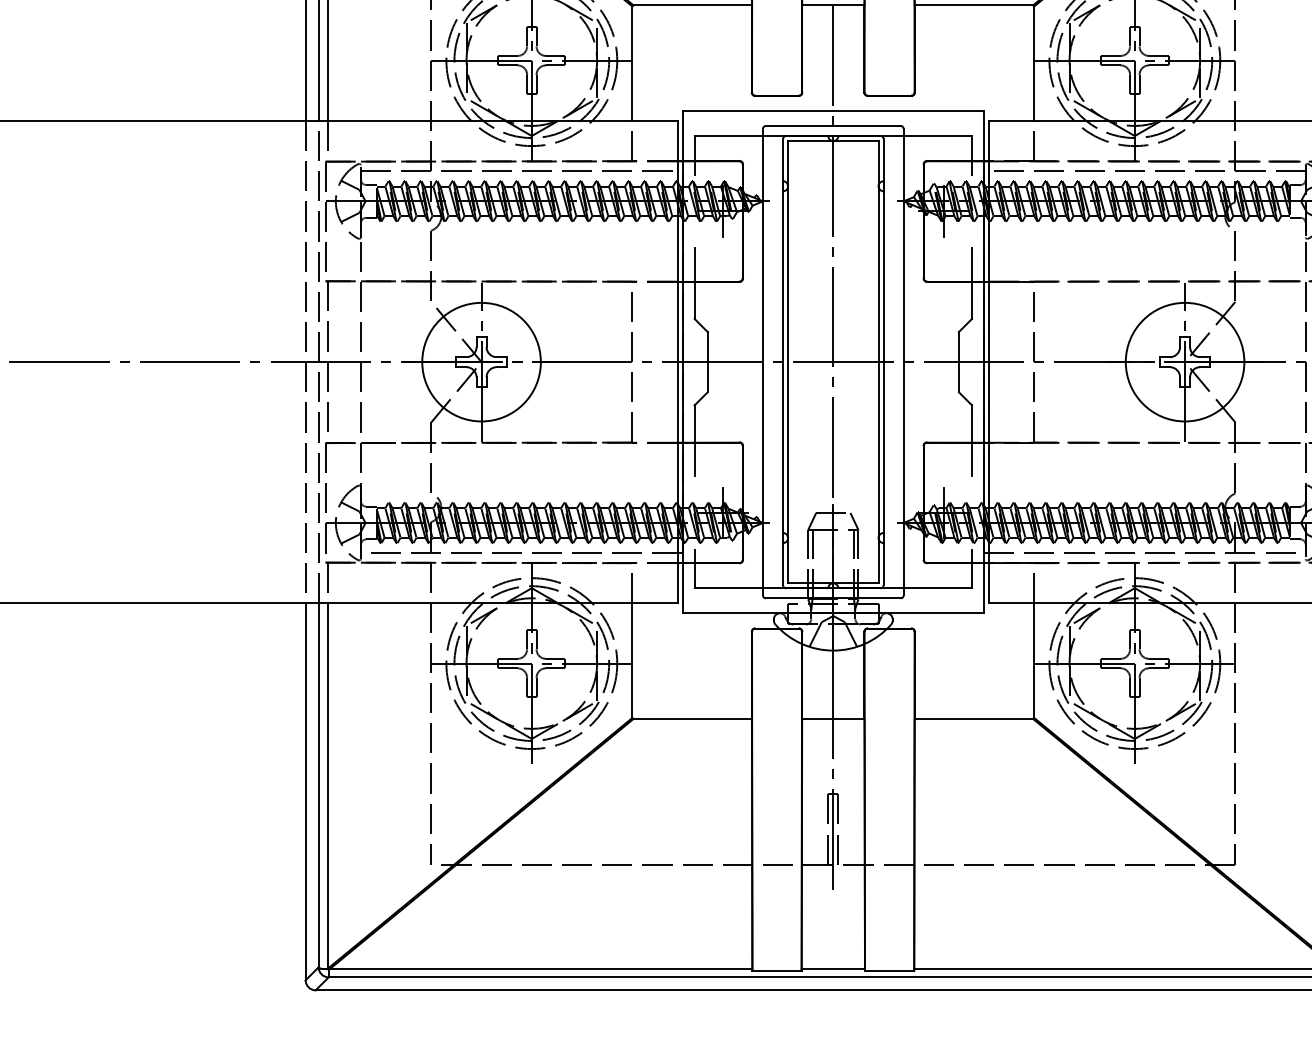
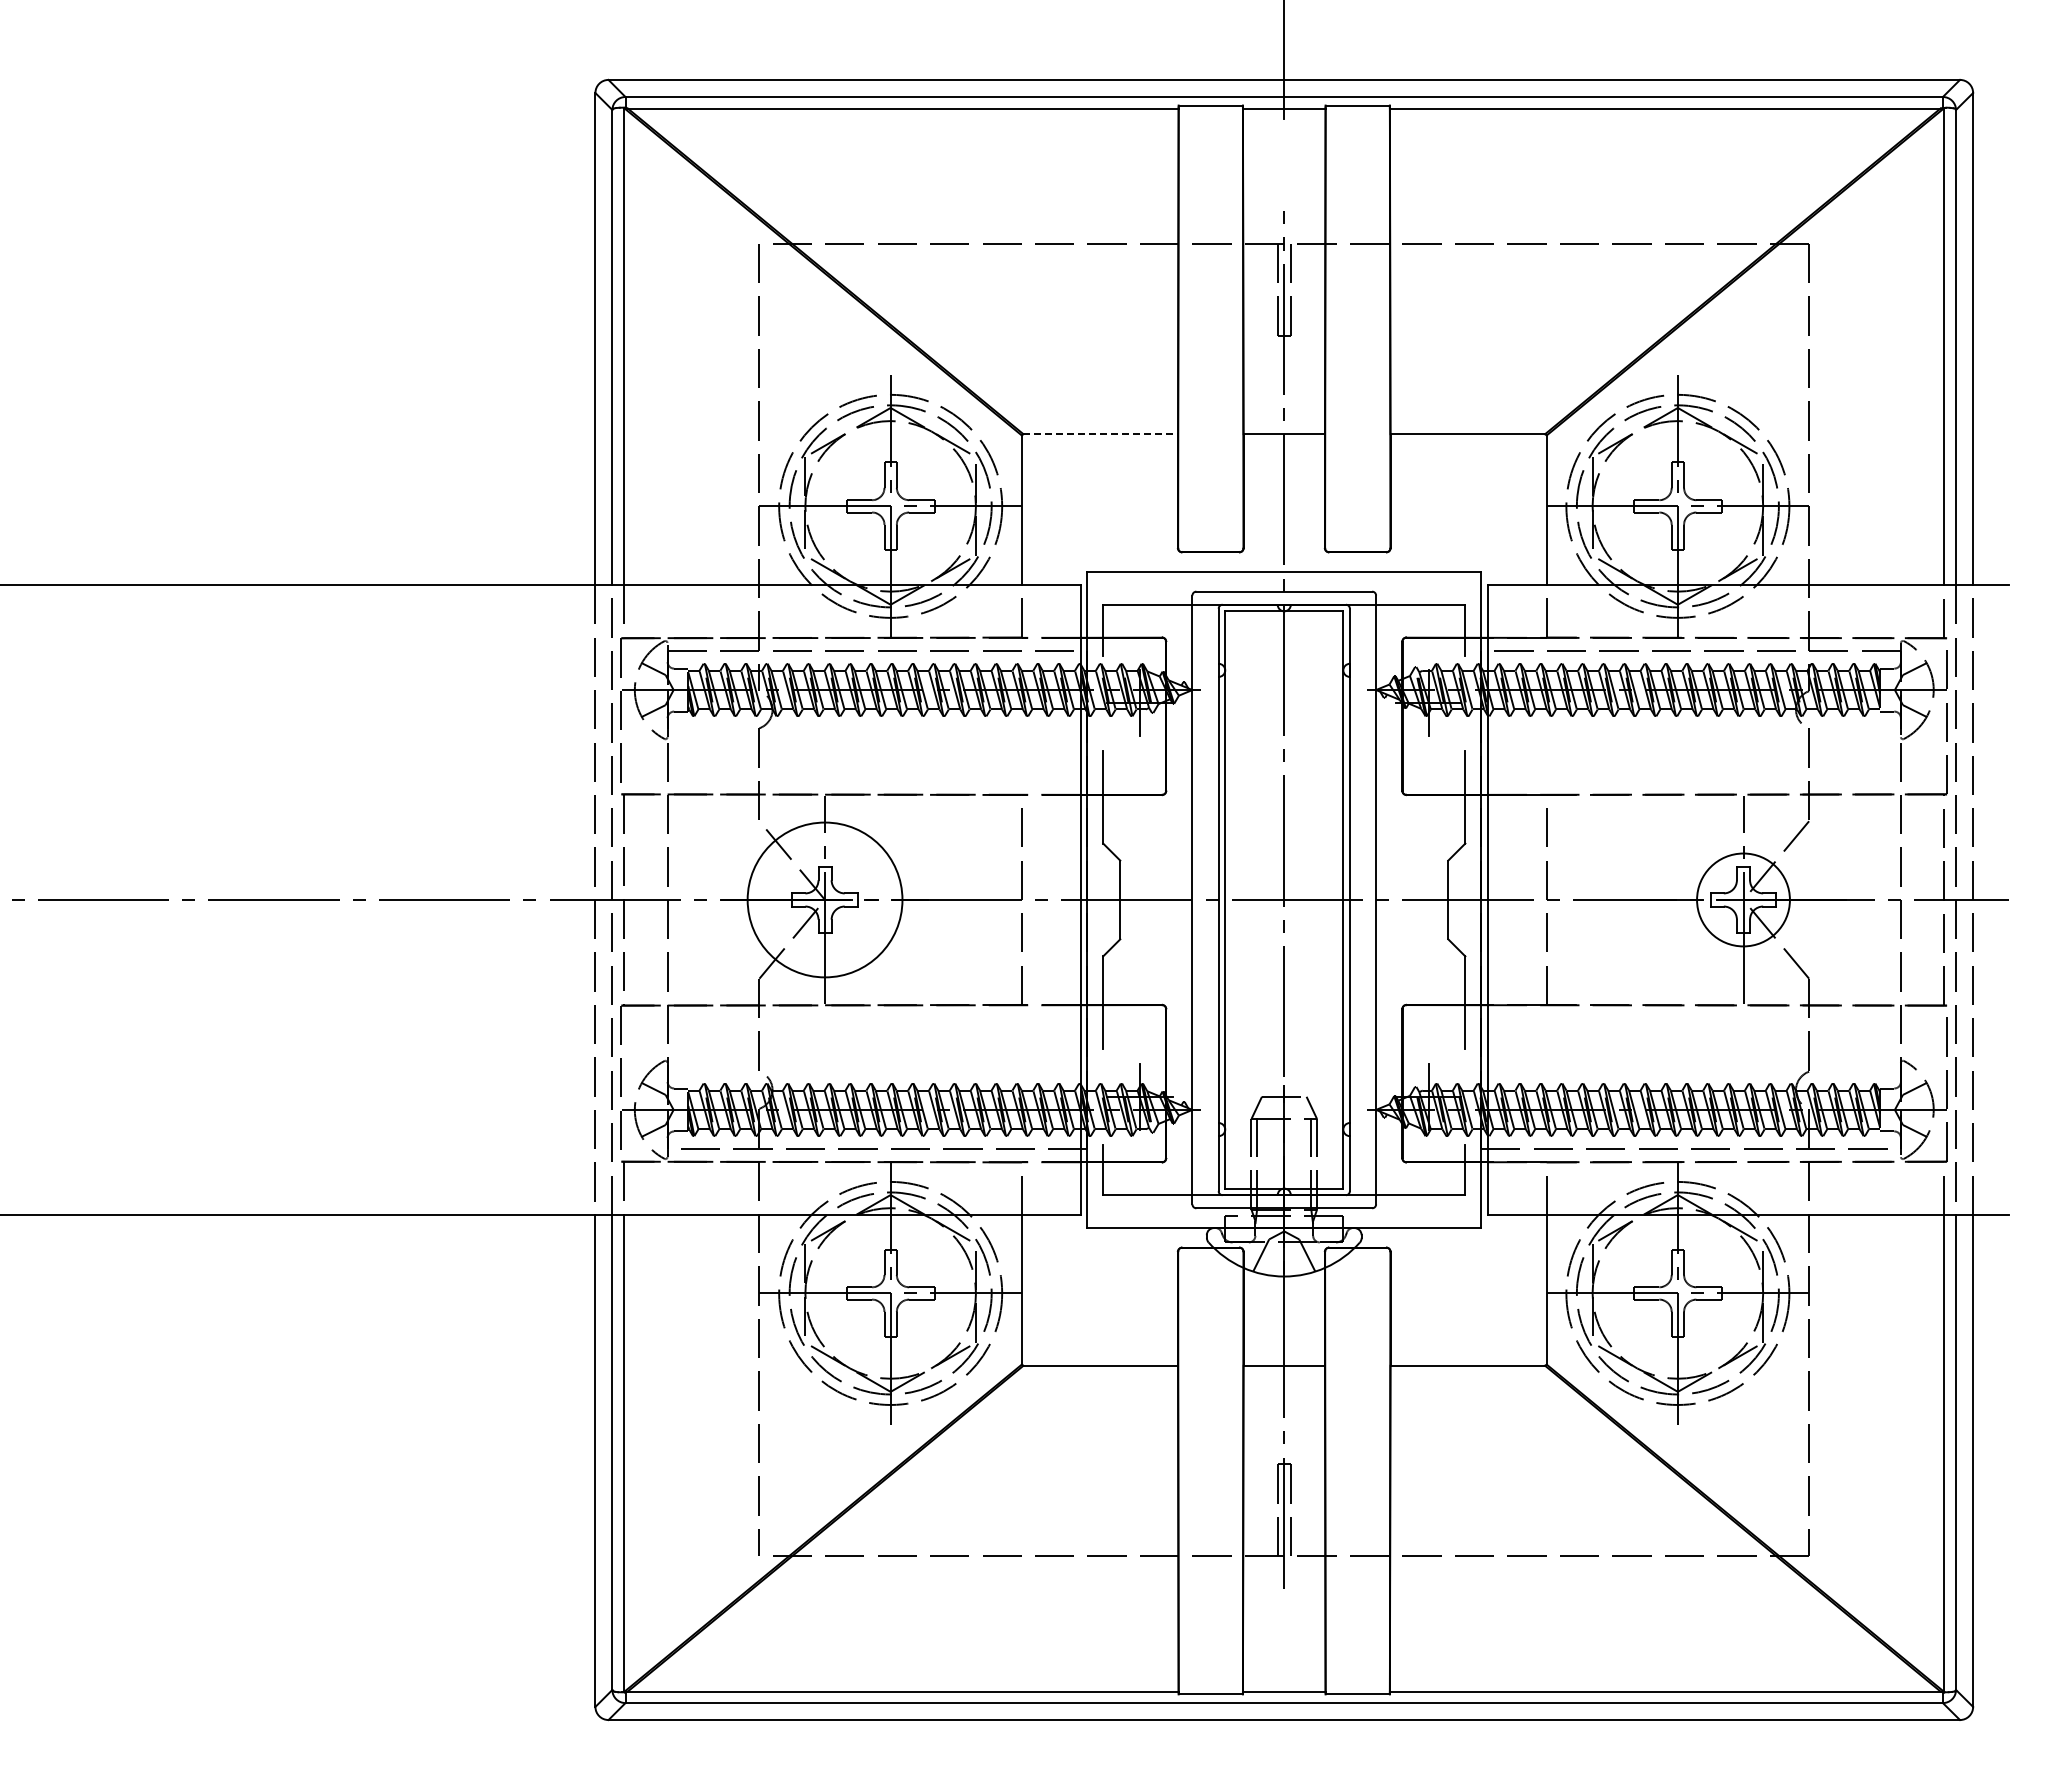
line: (693, 5) -> (1101, 434), solid -> dashed
circle: (1185, 361) -> (1743, 899), size x0.6

